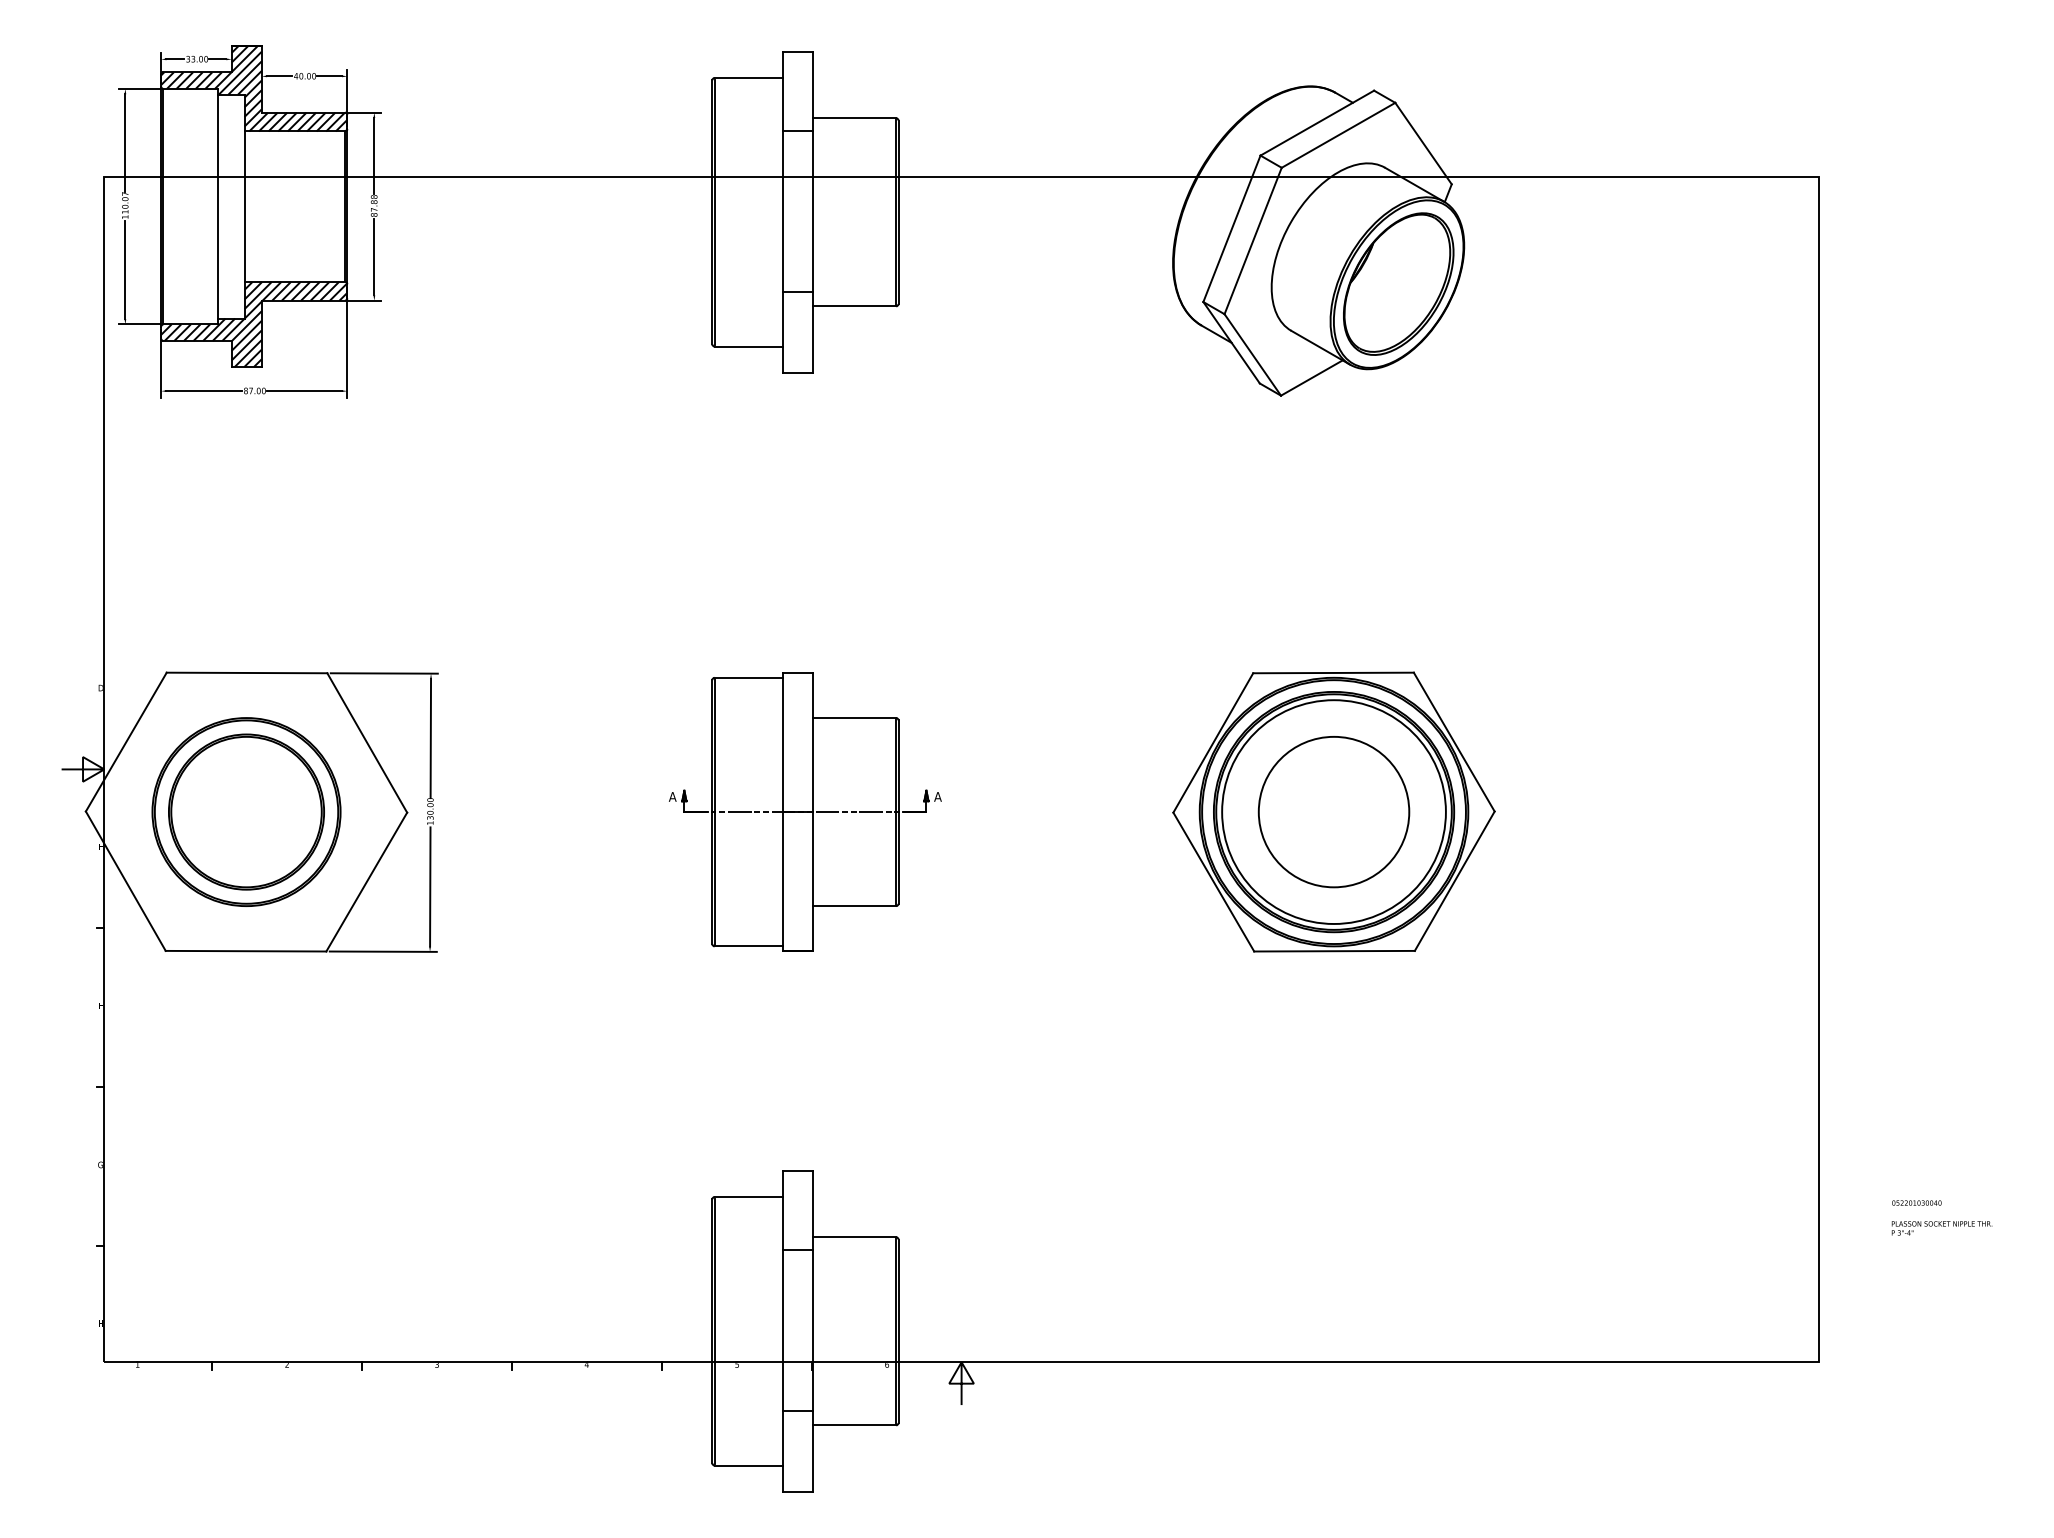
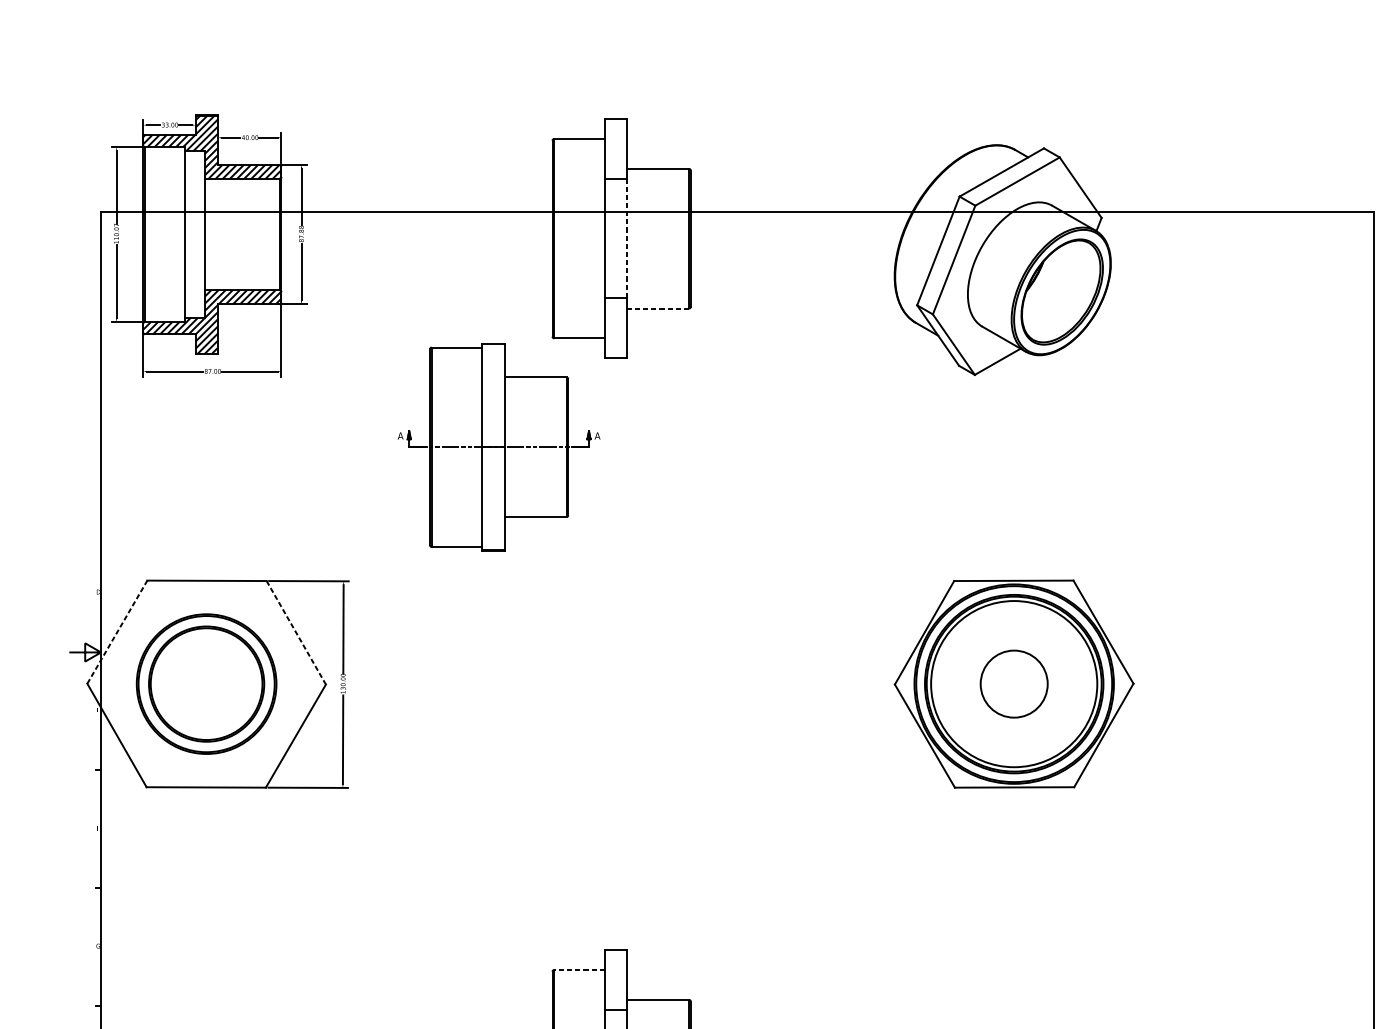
line: (812, 211) -> (626, 238), solid -> dashed
line: (854, 306) -> (658, 308), solid -> dashed
line: (126, 741) -> (117, 631), solid -> dashed
line: (367, 743) -> (296, 633), solid -> dashed
part: (805, 811) -> (499, 446), moved
circle: (1333, 811) -> (1013, 683), size x0.6
line: (748, 1197) -> (579, 970), solid -> dashed

